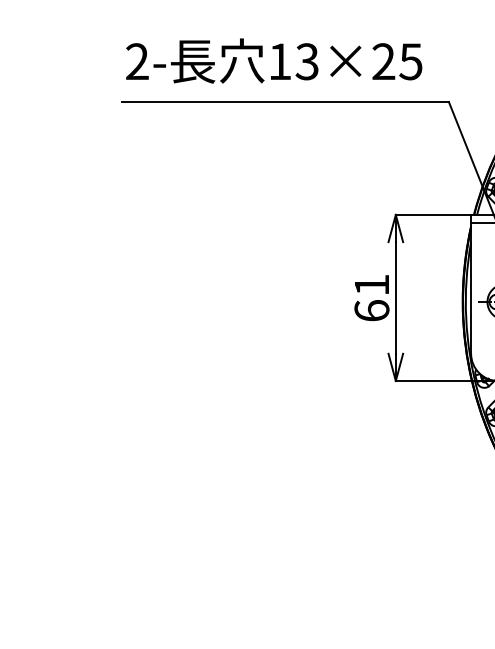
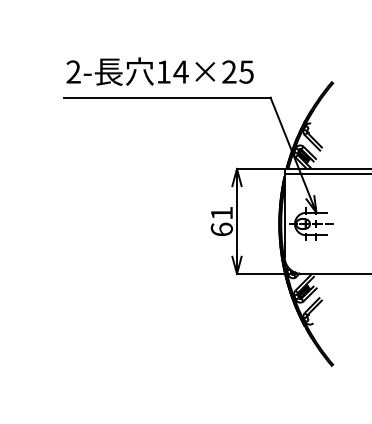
text: (306, 60) -> (180, 71), 13×25 -> 14×25

